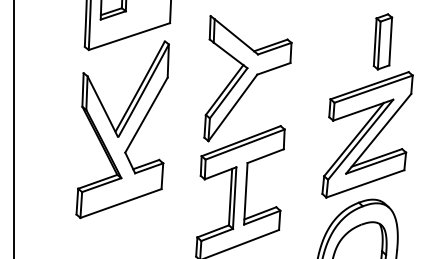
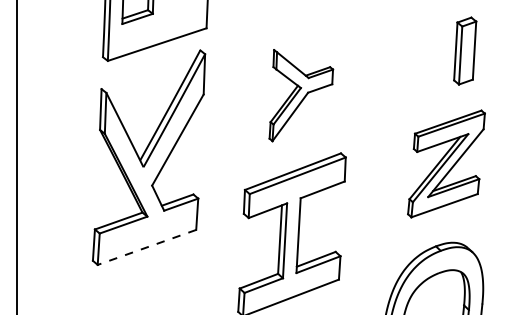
part: (248, 78) -> (301, 95), size x0.6
part: (367, 134) -> (446, 163), size x0.7
line: (120, 203) -> (146, 247), solid -> dashed

